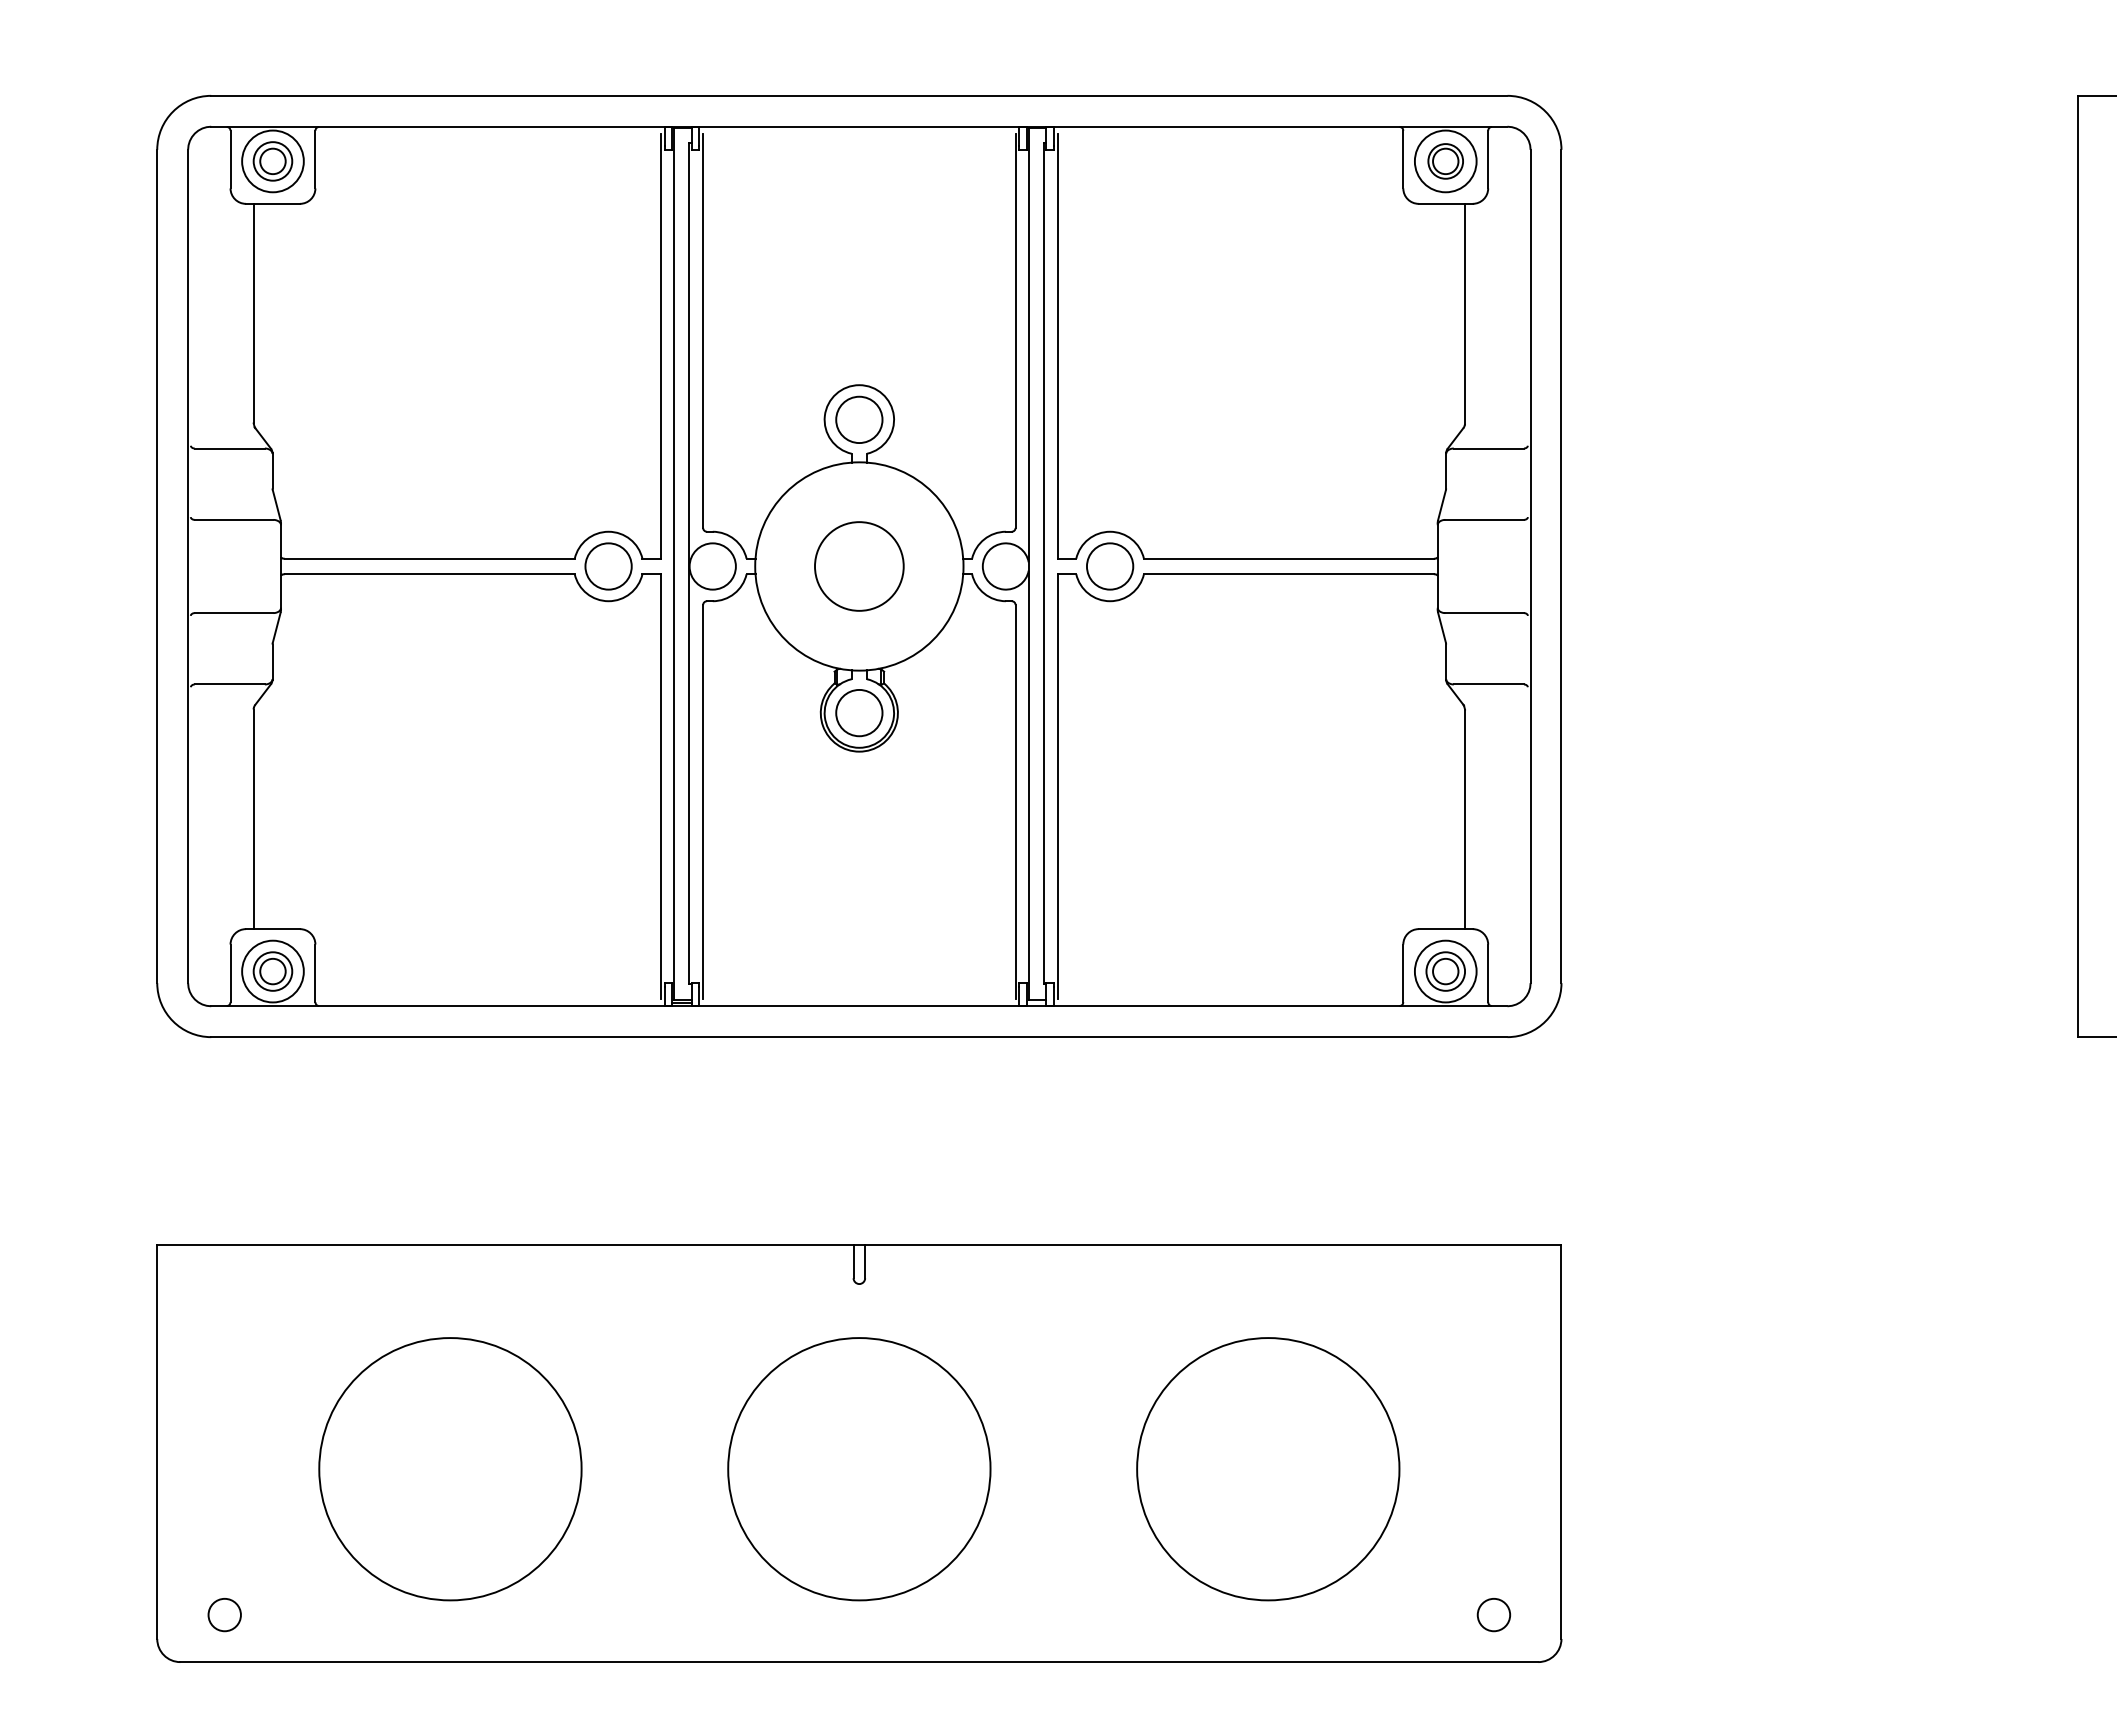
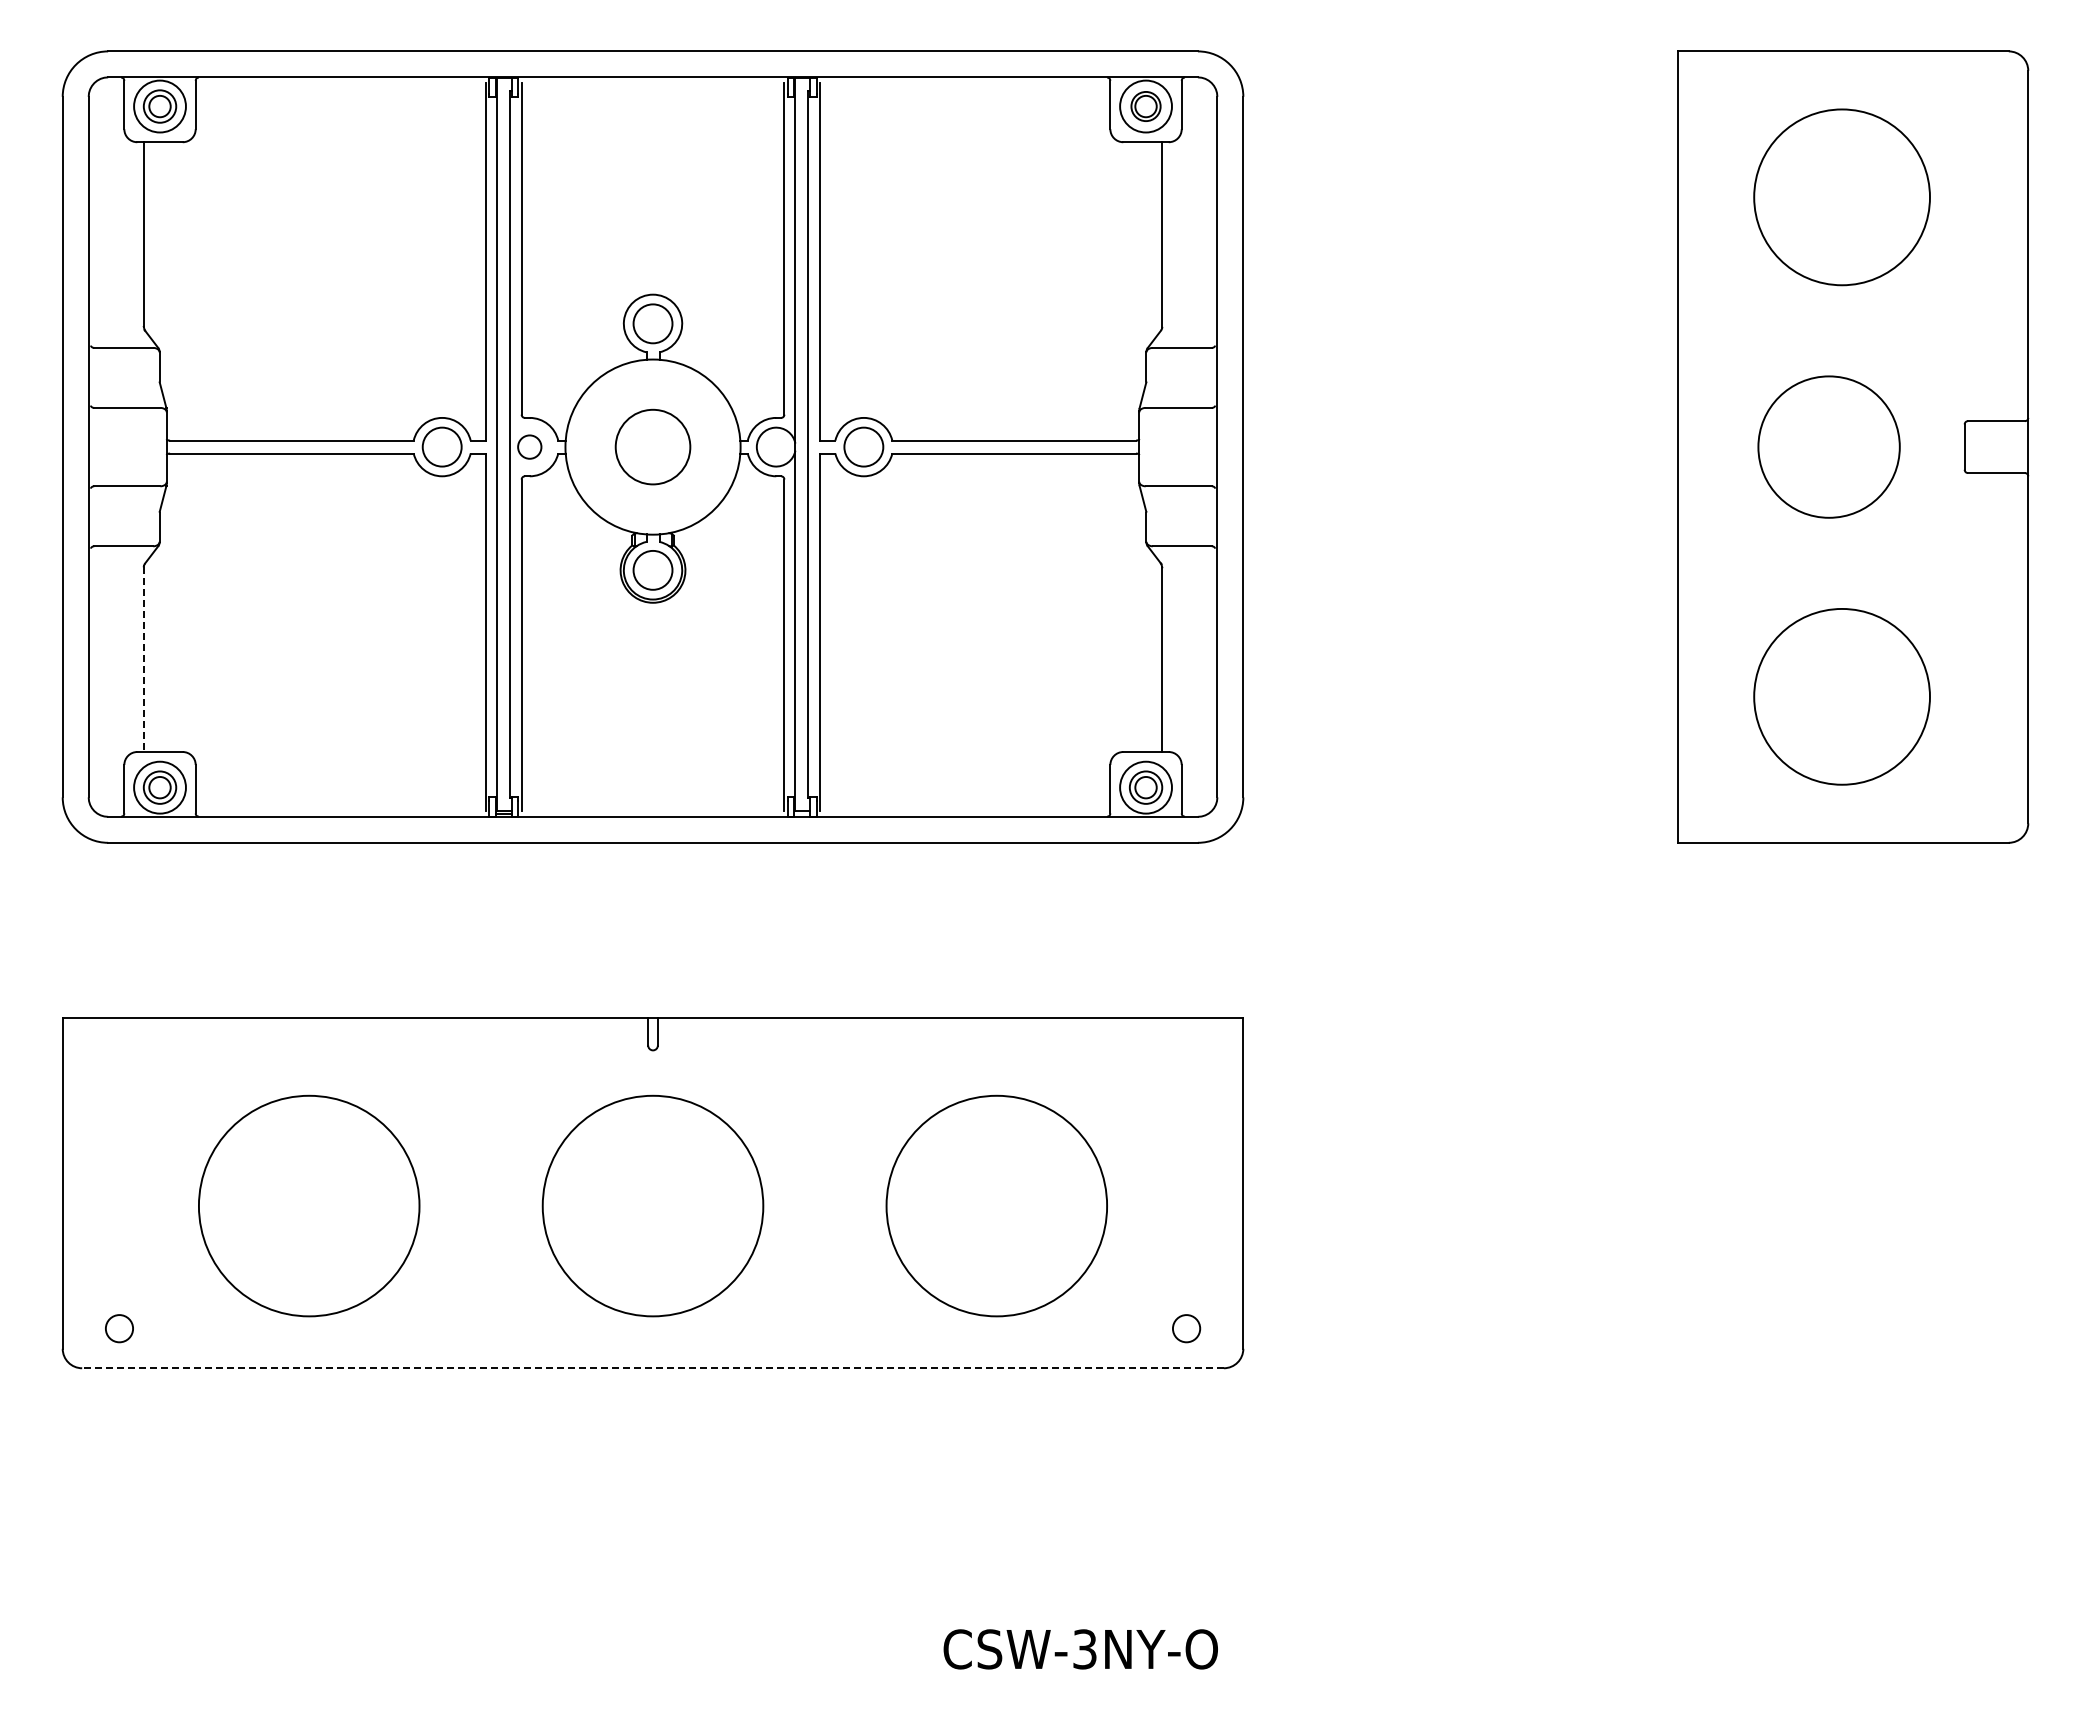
circle: (712, 565) -> (529, 446), size x0.6
line: (253, 820) -> (143, 660), solid -> dashed
line: (859, 1662) -> (653, 1368), solid -> dashed

